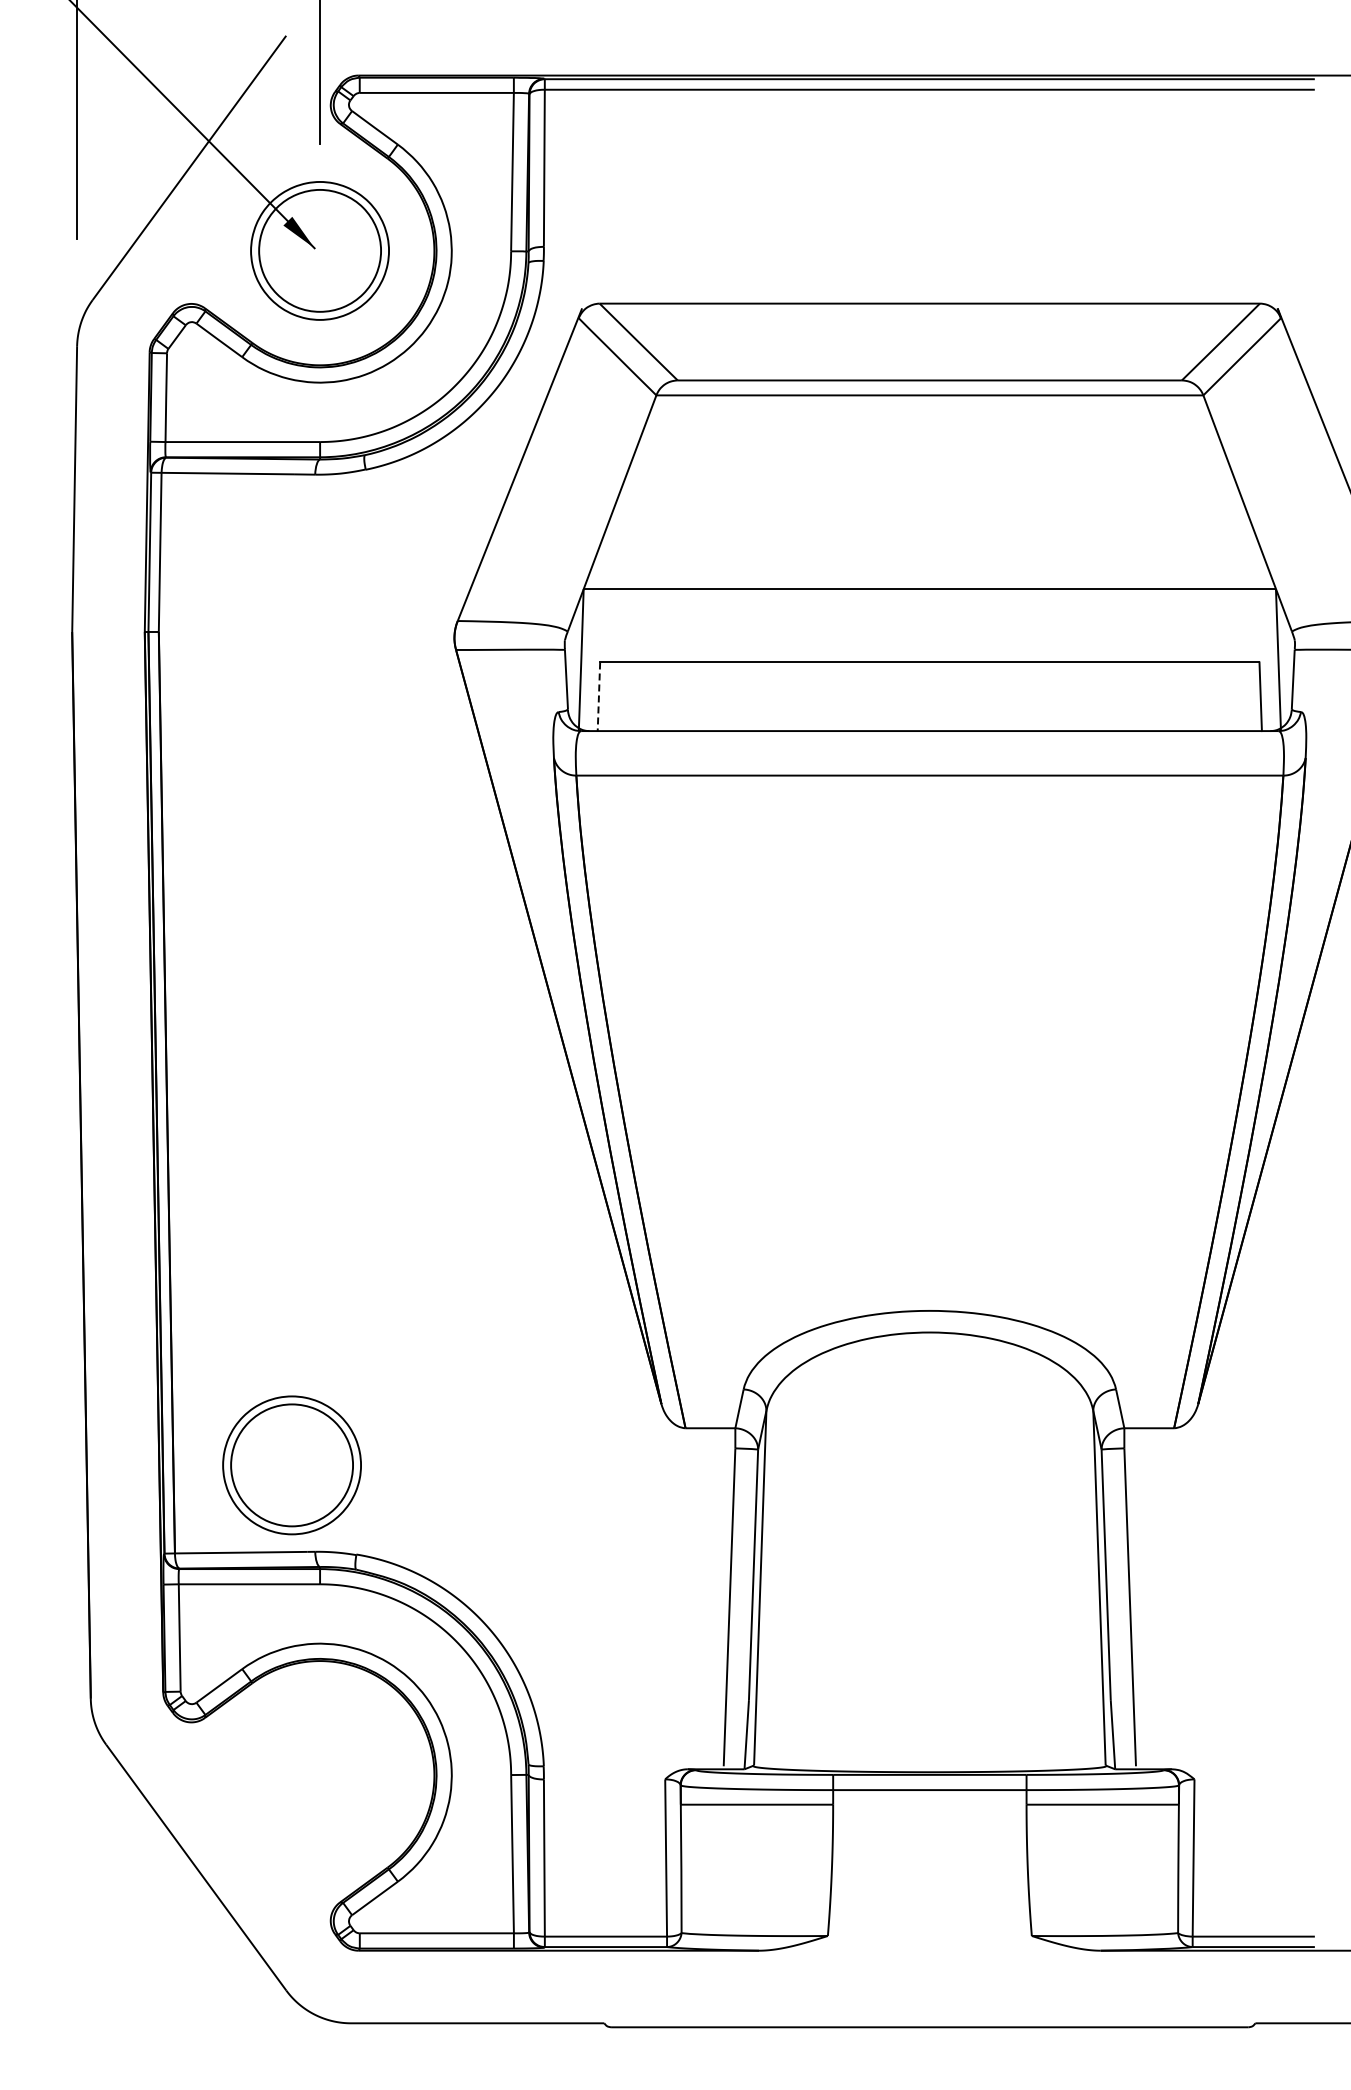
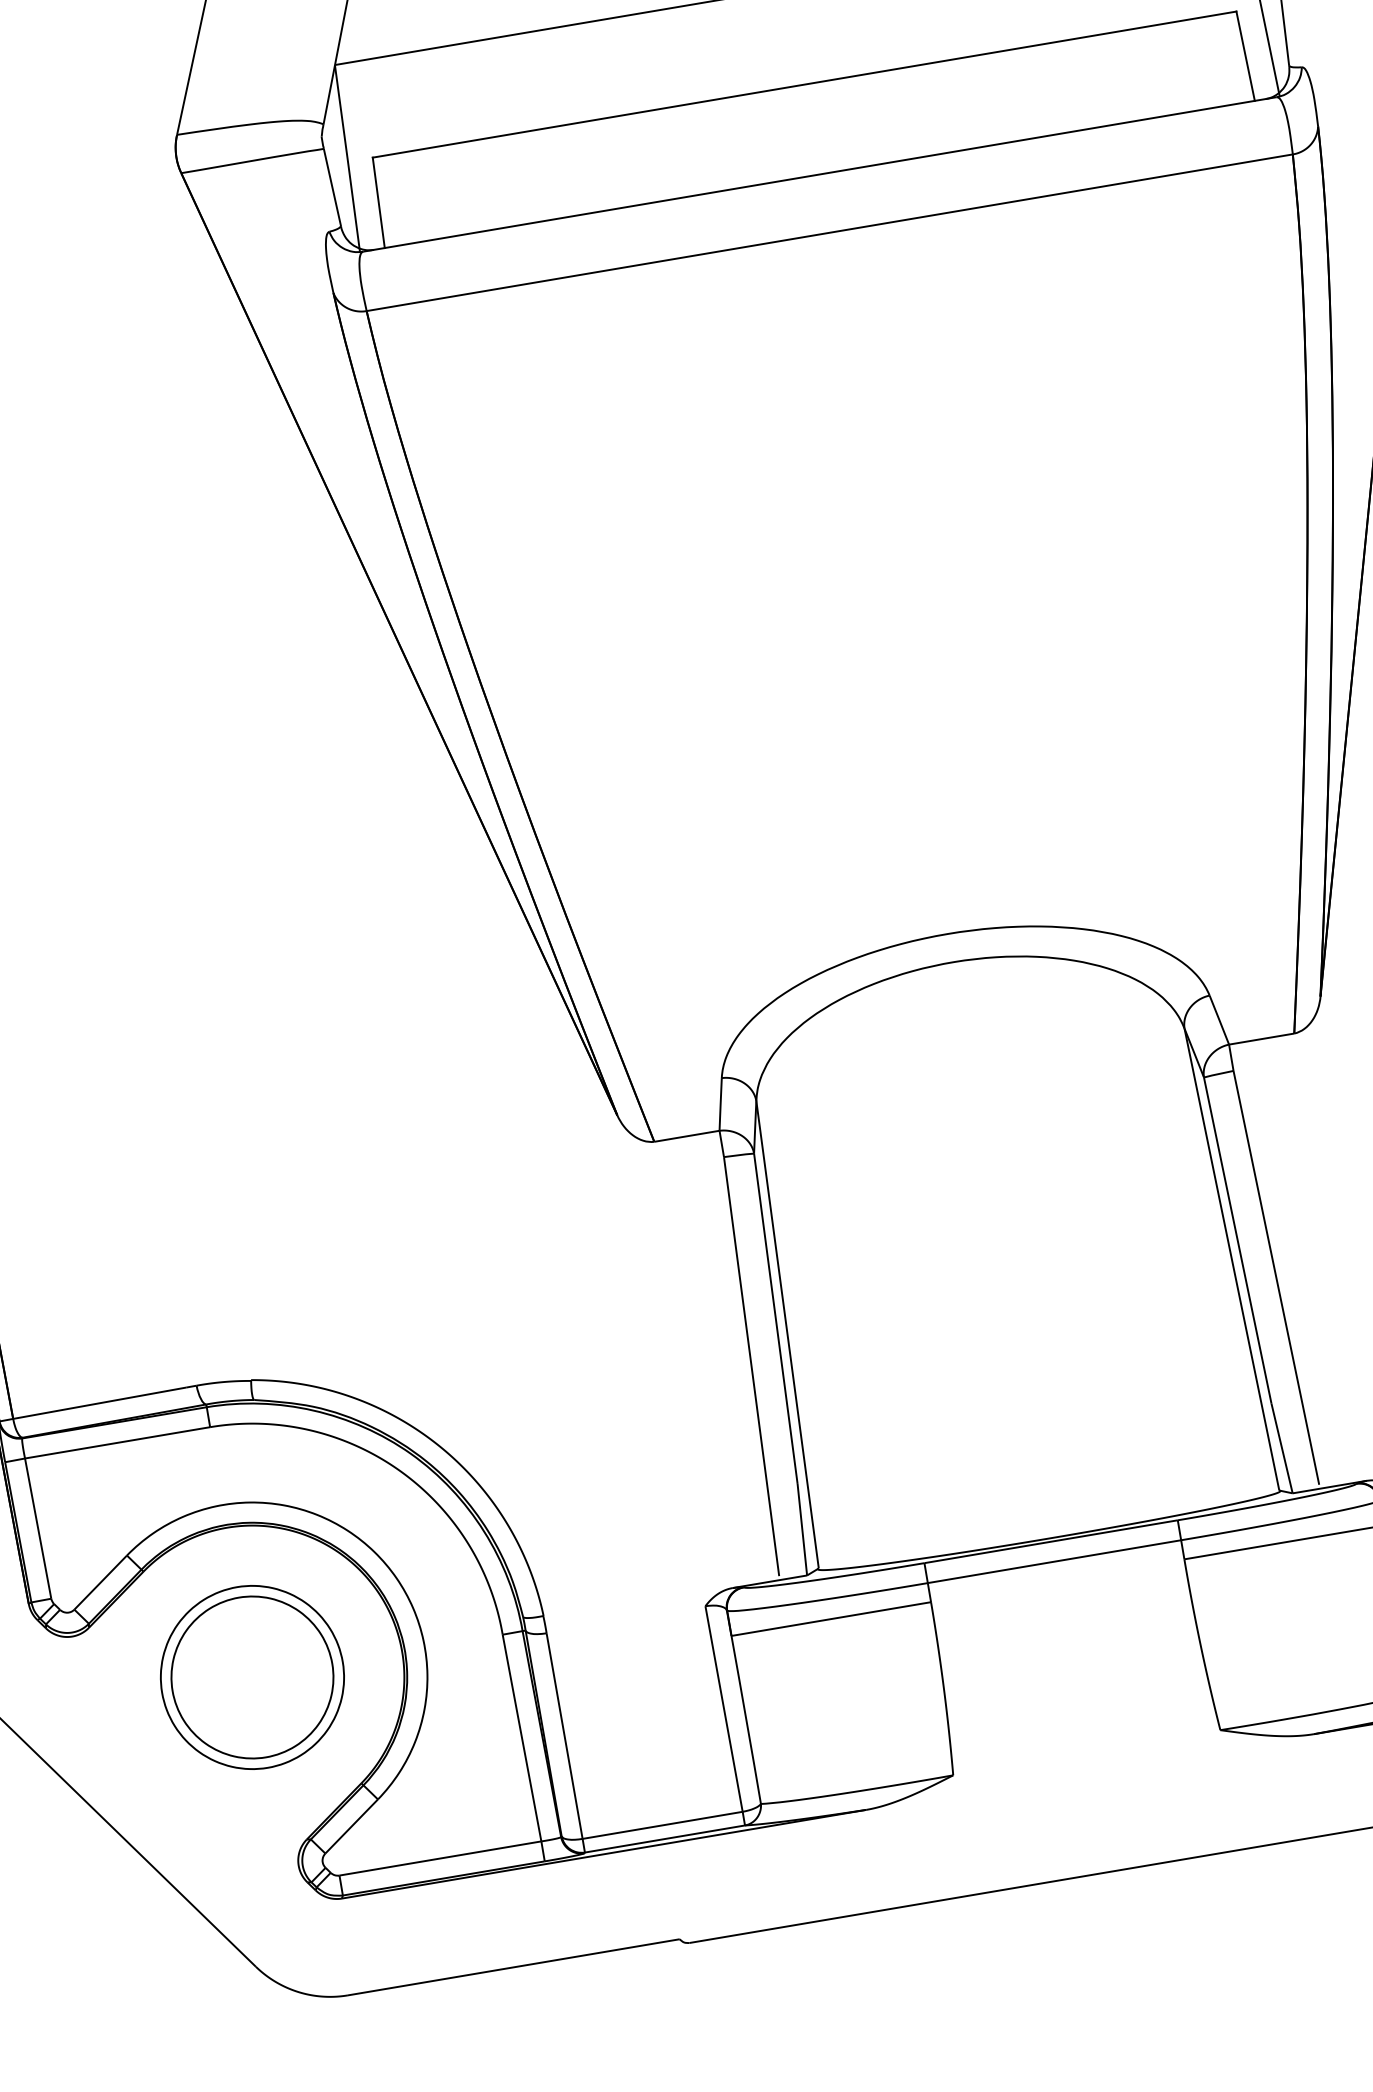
line: (598, 697) -> (378, 203), dashed -> solid
part: (291, 1465) -> (251, 1677), moved

